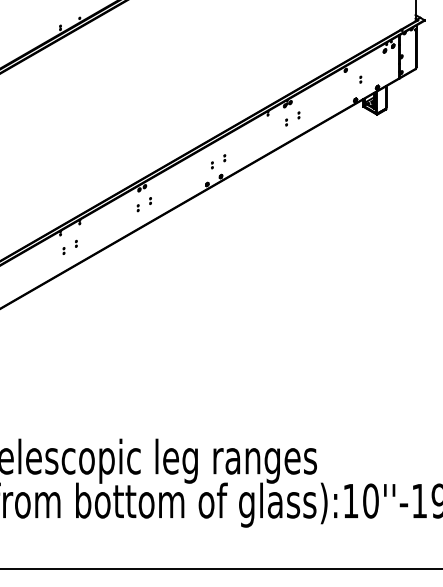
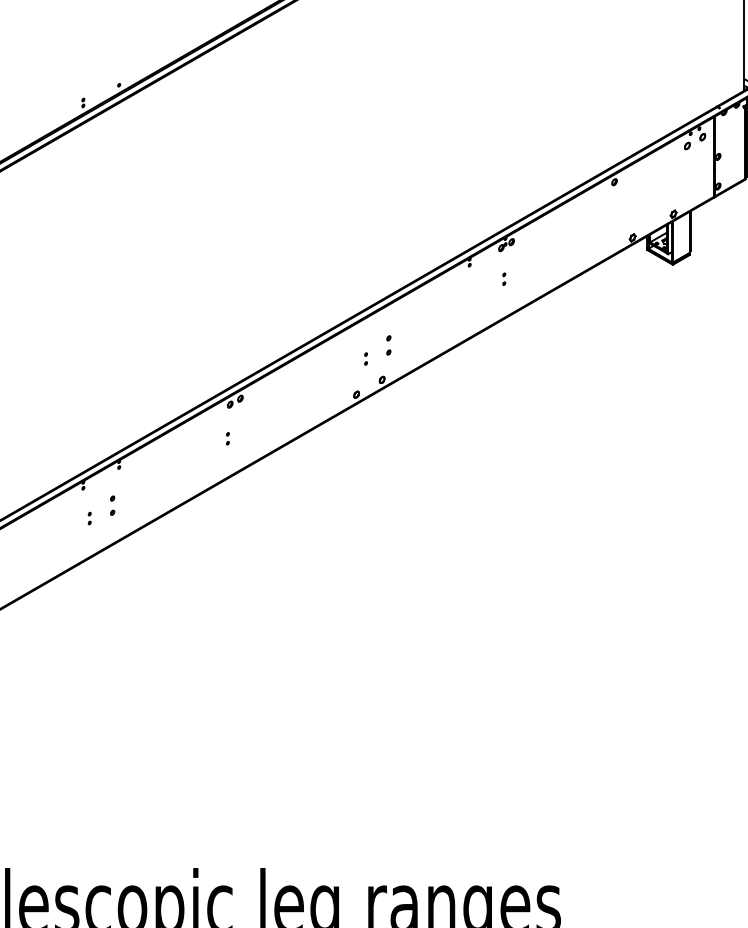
part: (360, 79) -> (641, 199), removed
part: (298, 115) -> (526, 266), removed
part: (224, 158) -> (388, 346), size x1.6
part: (150, 200) -> (250, 424), removed
part: (76, 243) -> (113, 504), size x1.6

